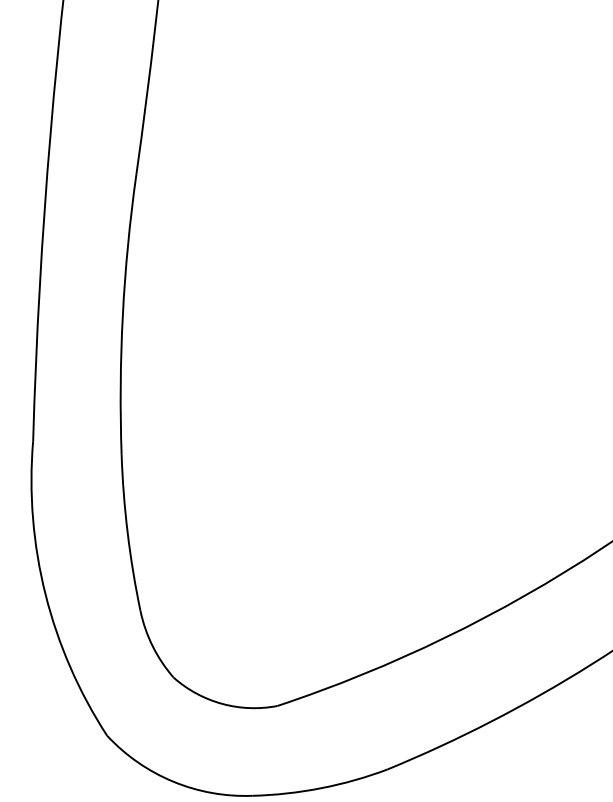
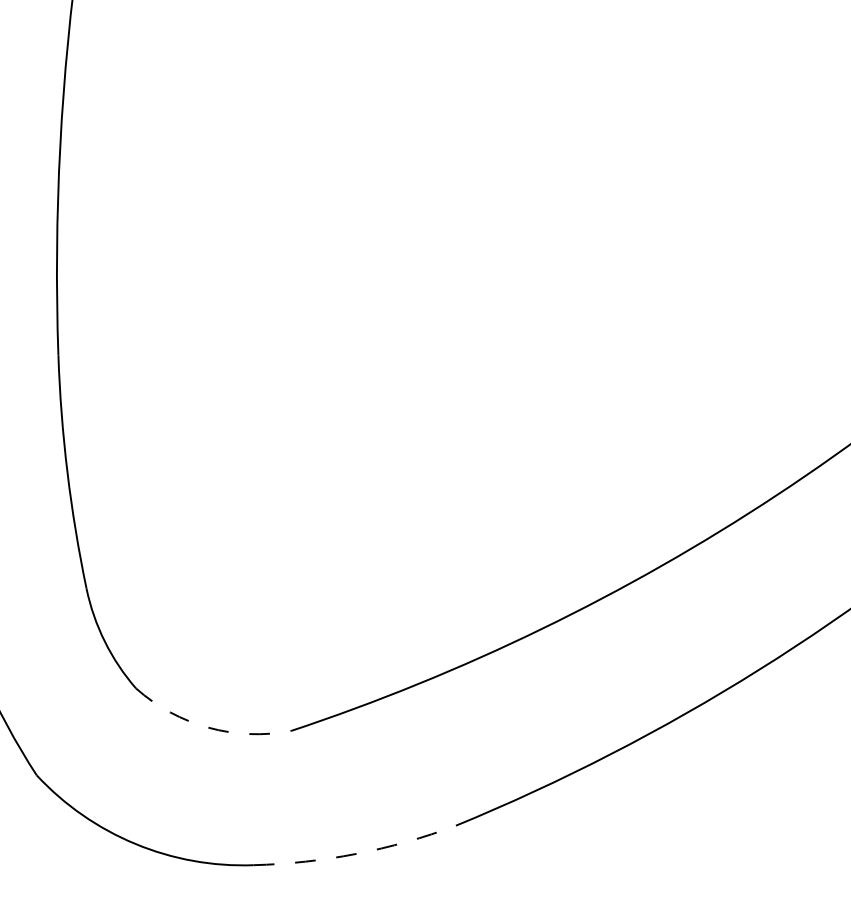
arc: (222, 703) -> (209, 727), solid -> dashed
arc: (321, 788) -> (357, 854), solid -> dashed

